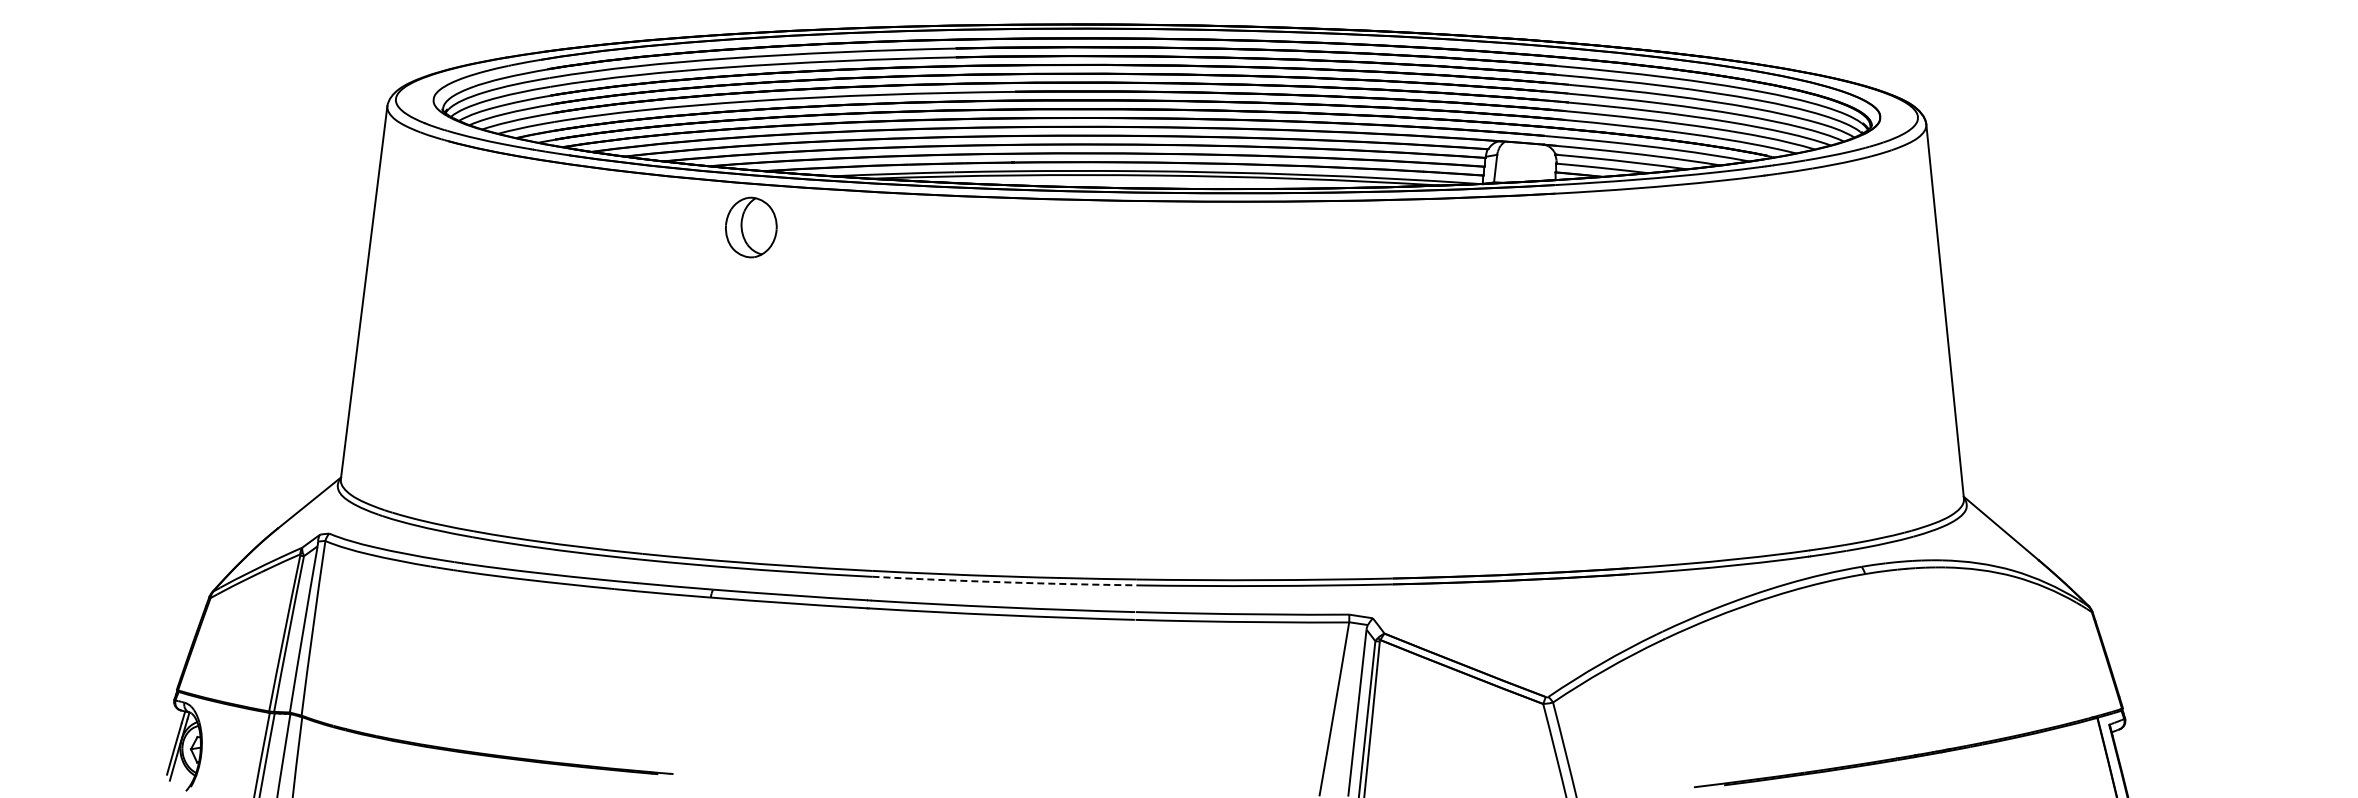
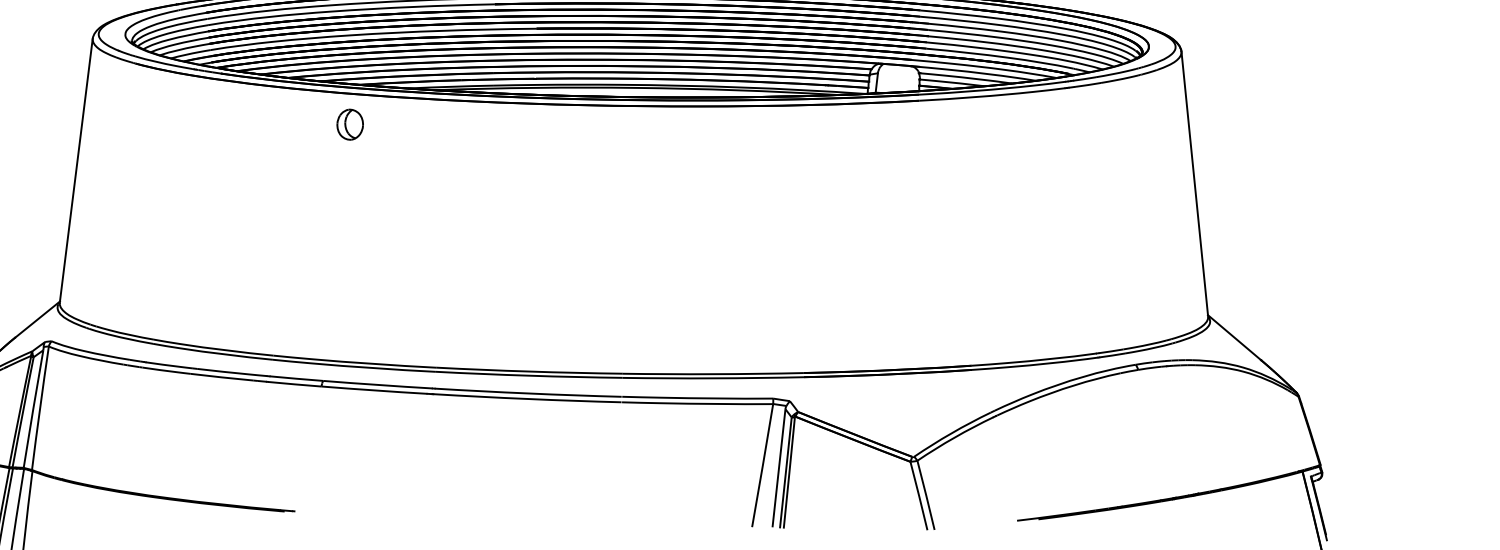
part: (751, 227) -> (350, 124), size x0.71
arc: (1004, 582) -> (529, 375), dashed -> solid

